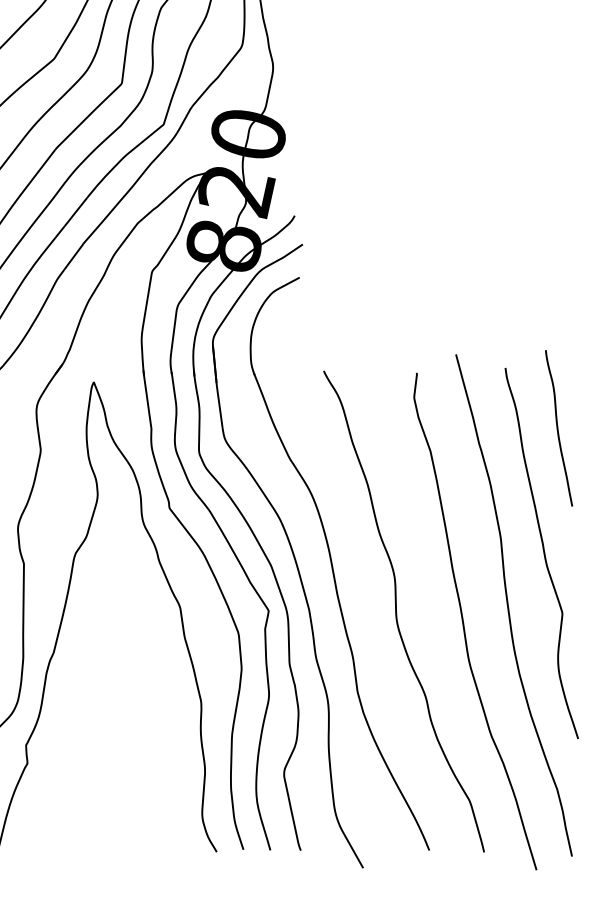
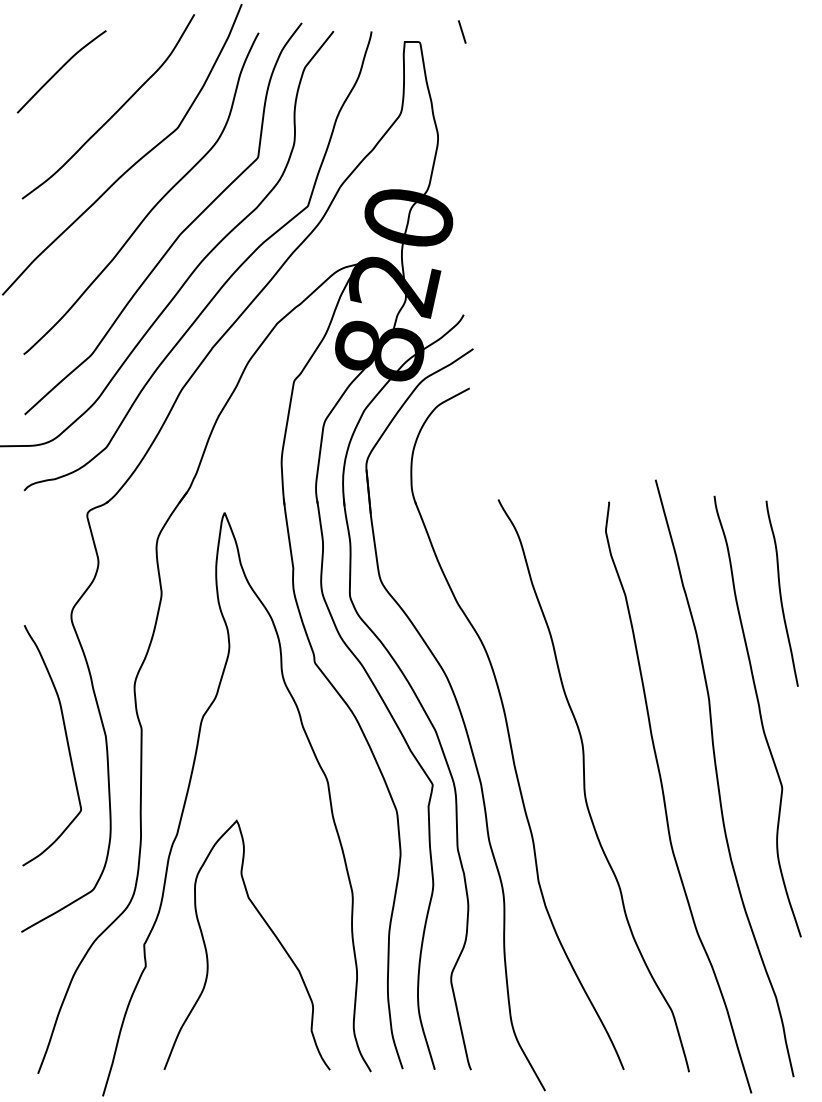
curve: (558, 428) -> (781, 593), moved
curve: (131, 732) -> (269, 929), added

